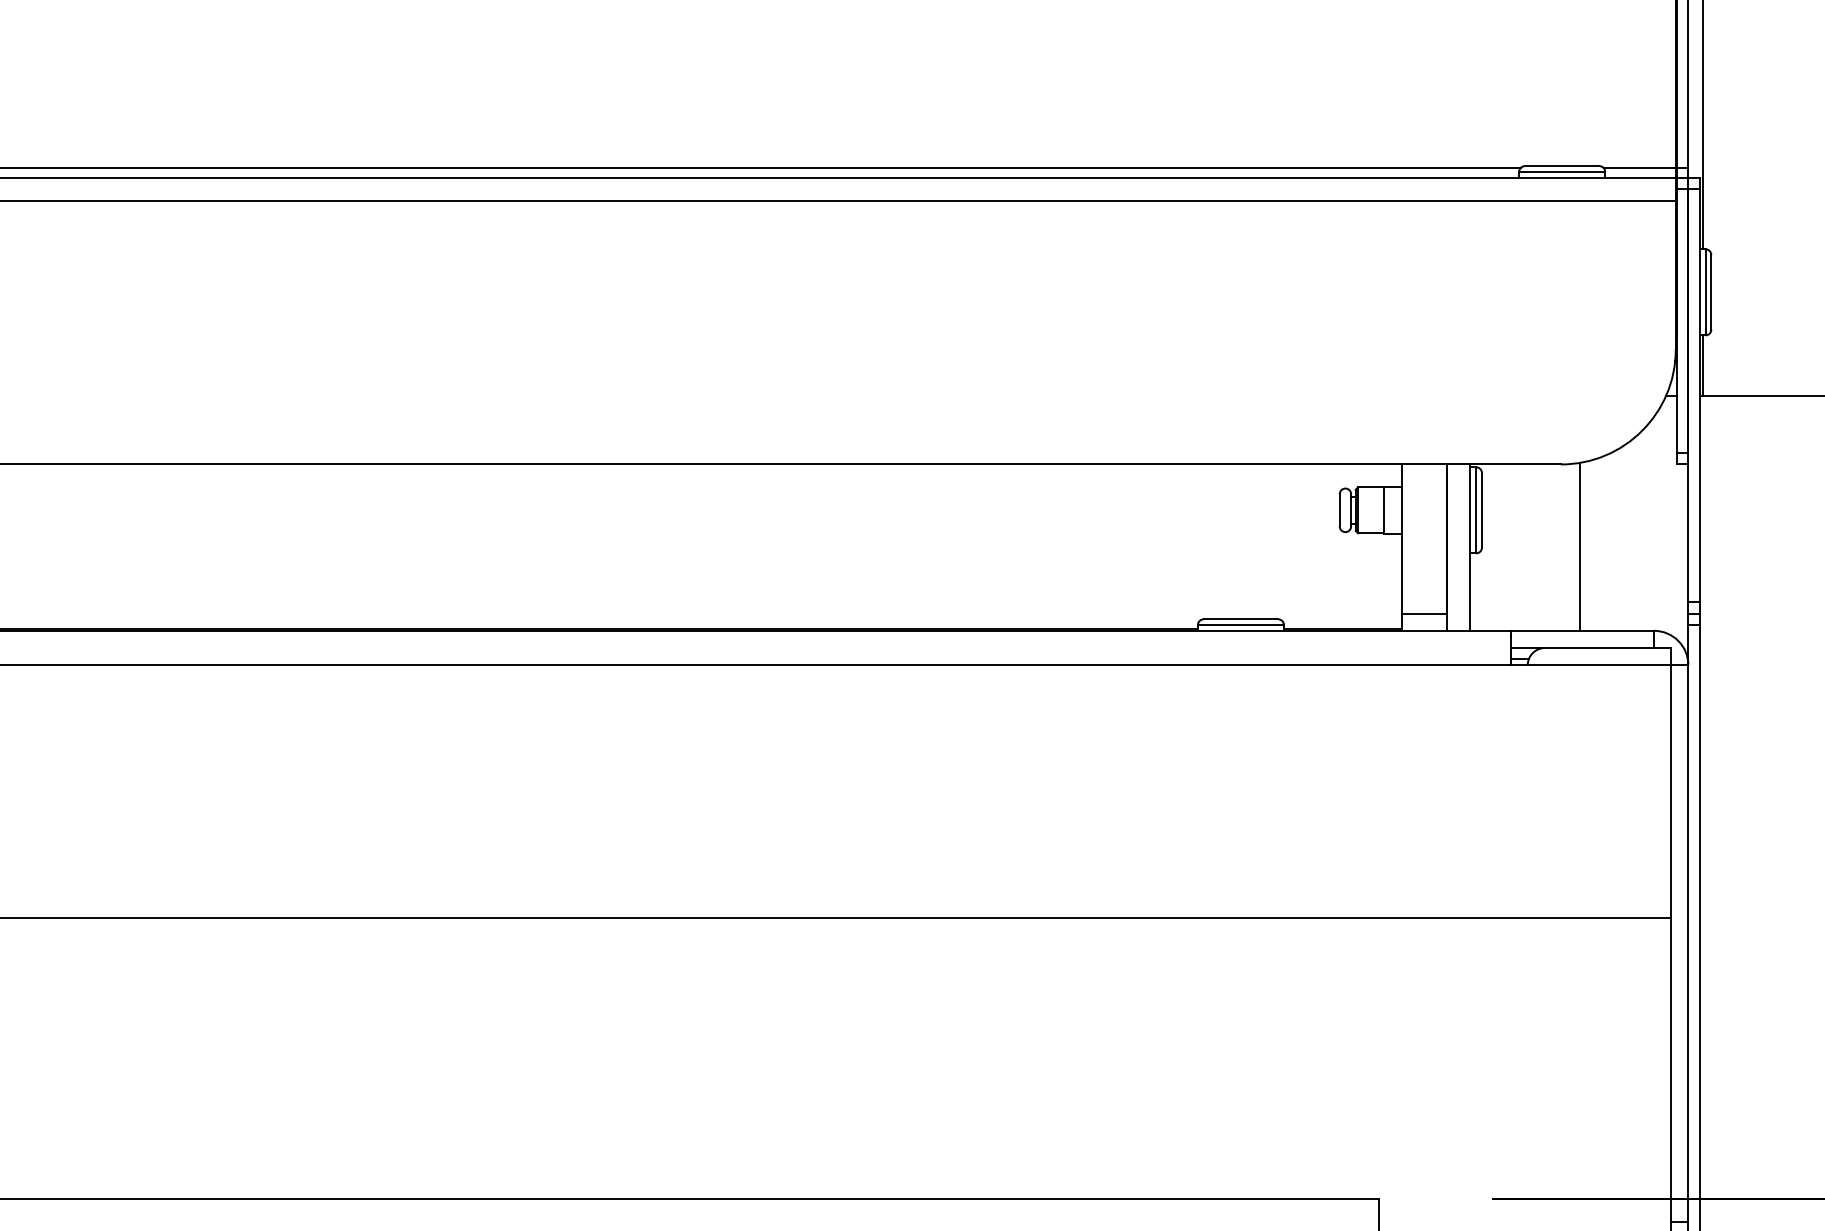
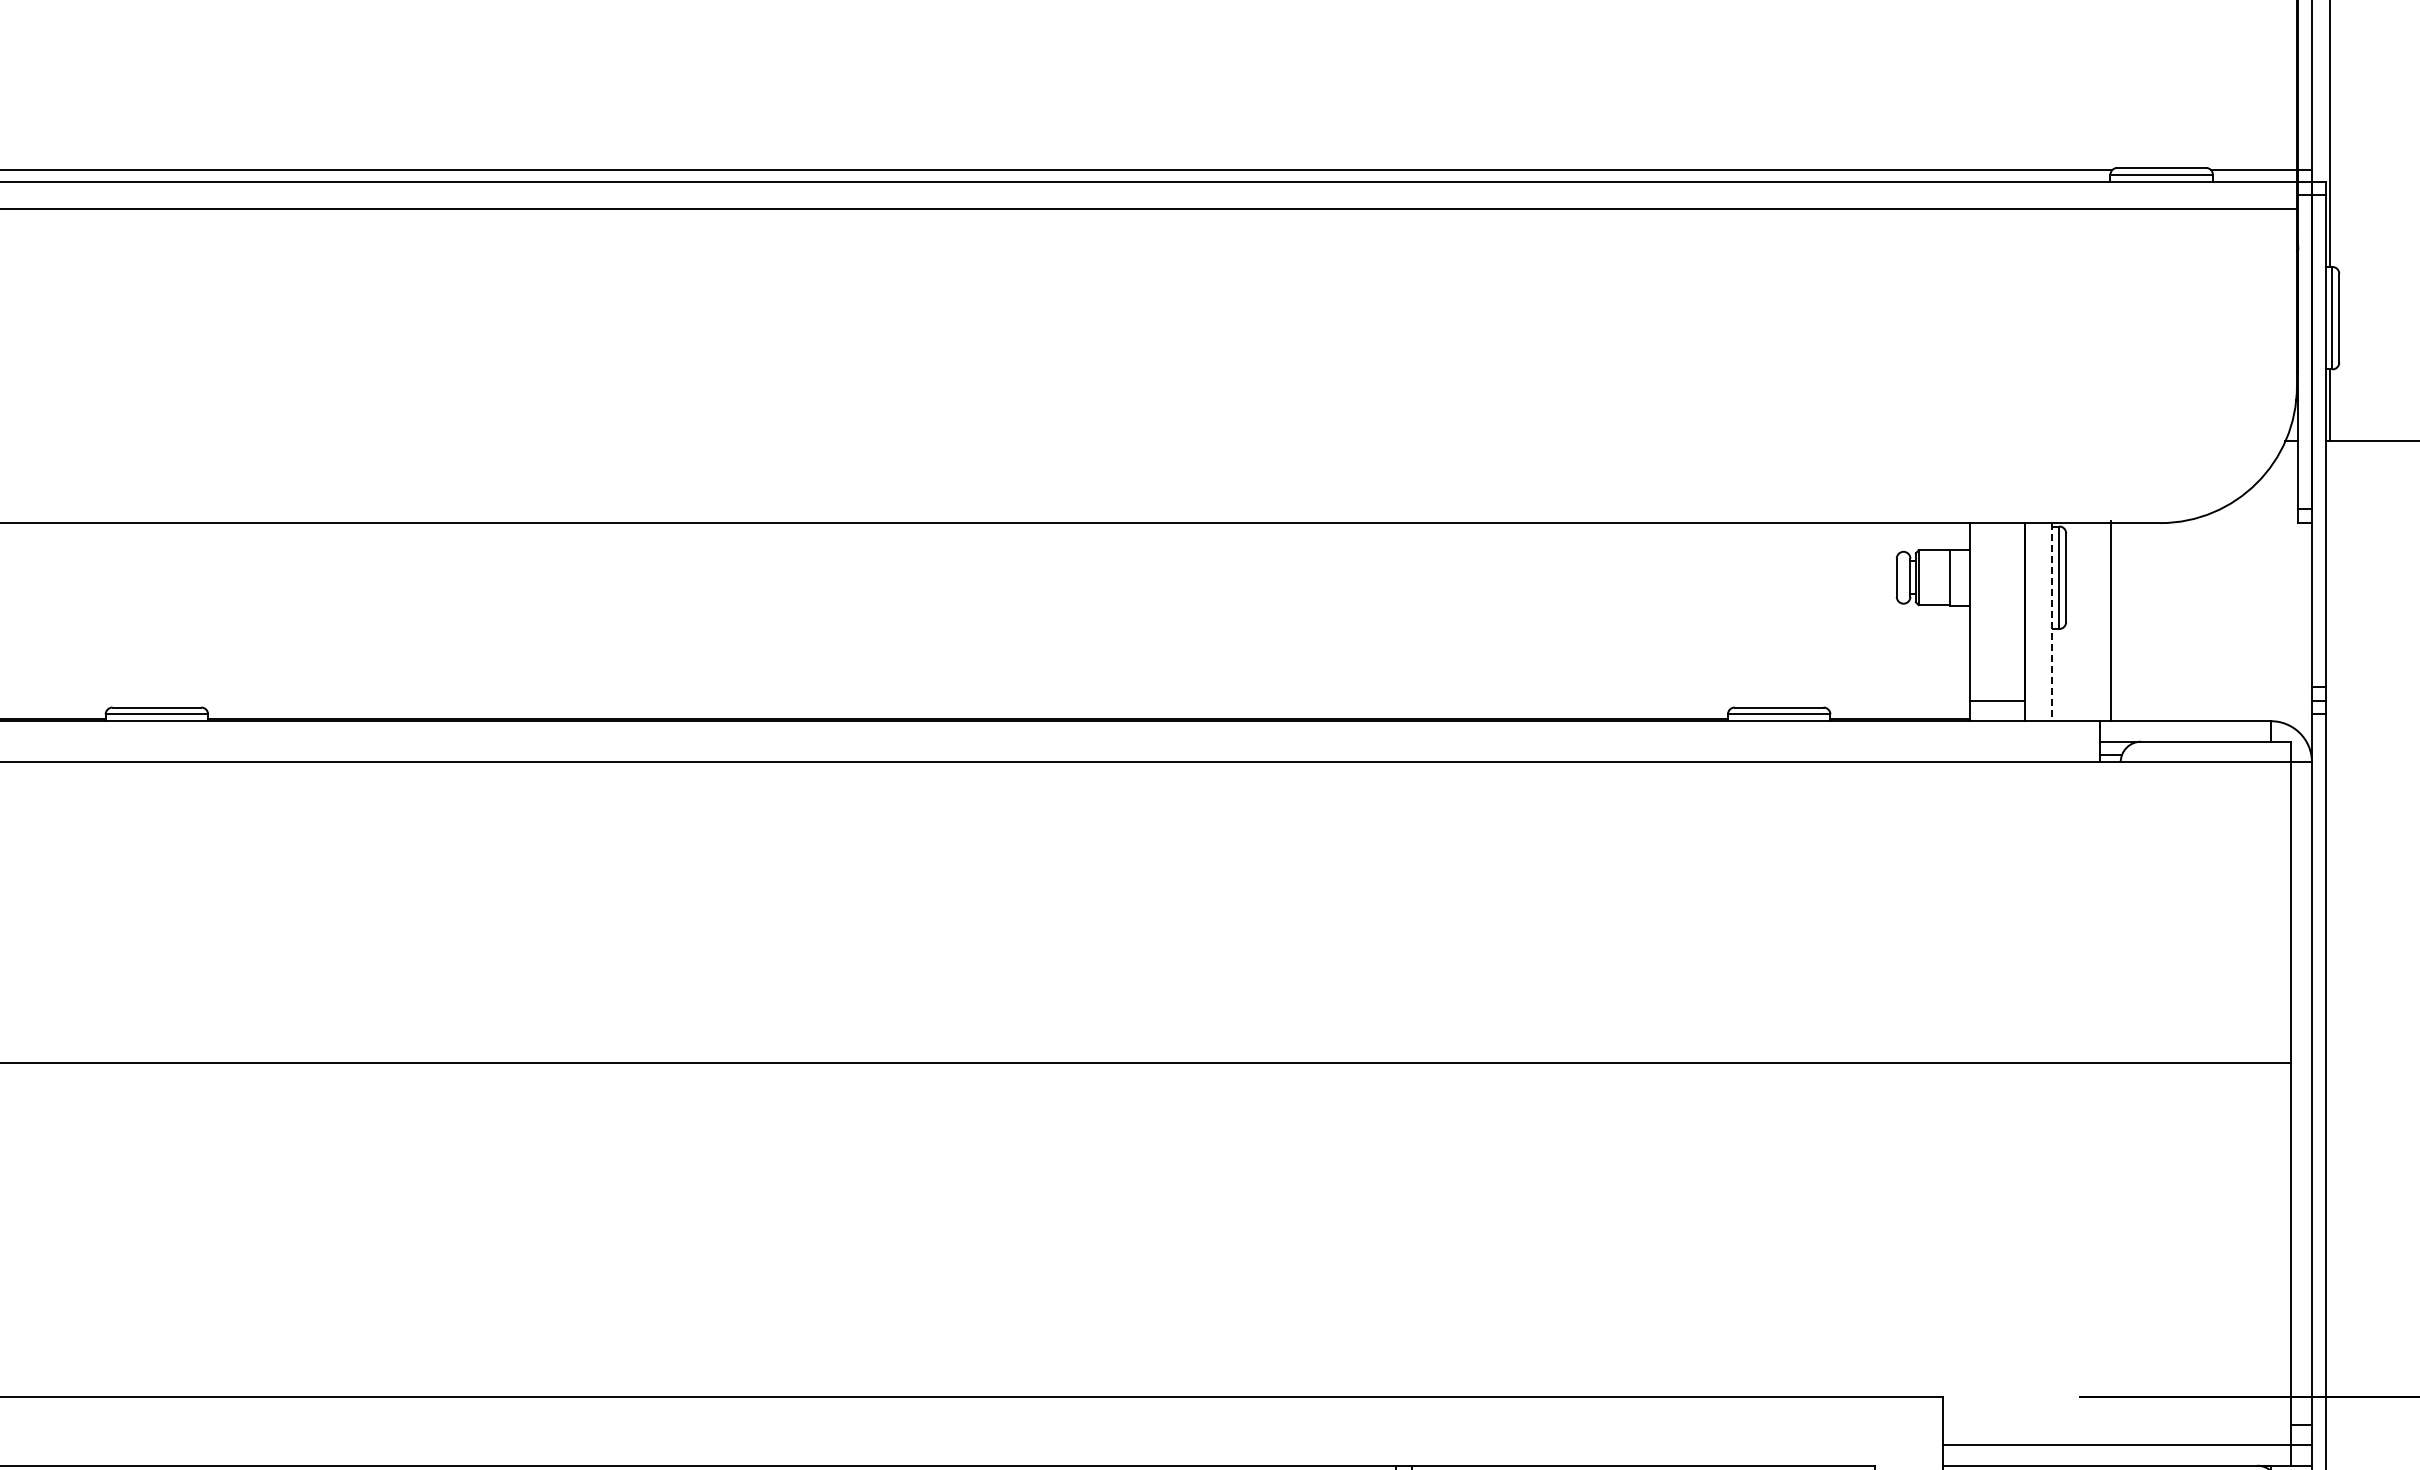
line: (1470, 547) -> (2052, 622), solid -> dashed
line: (1580, 547) -> (2111, 621), moved

